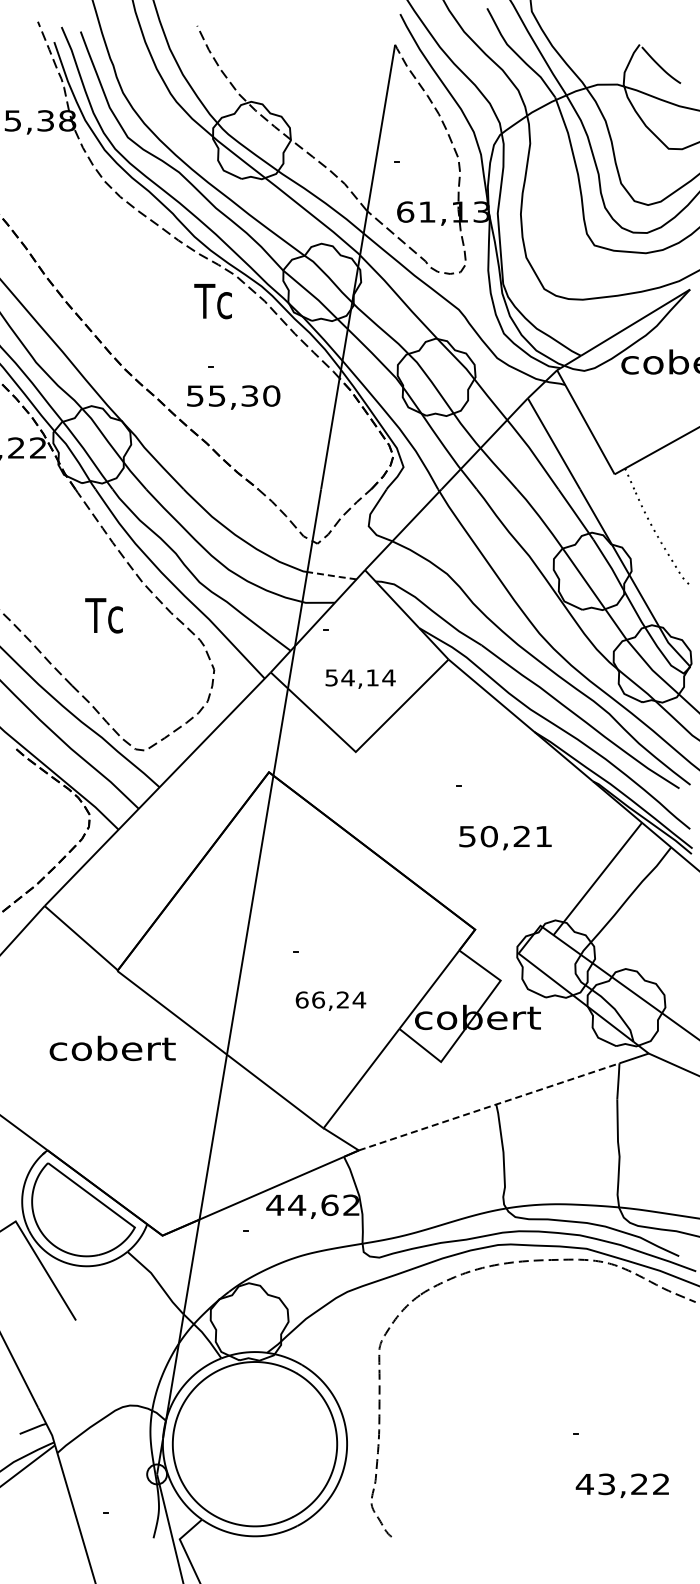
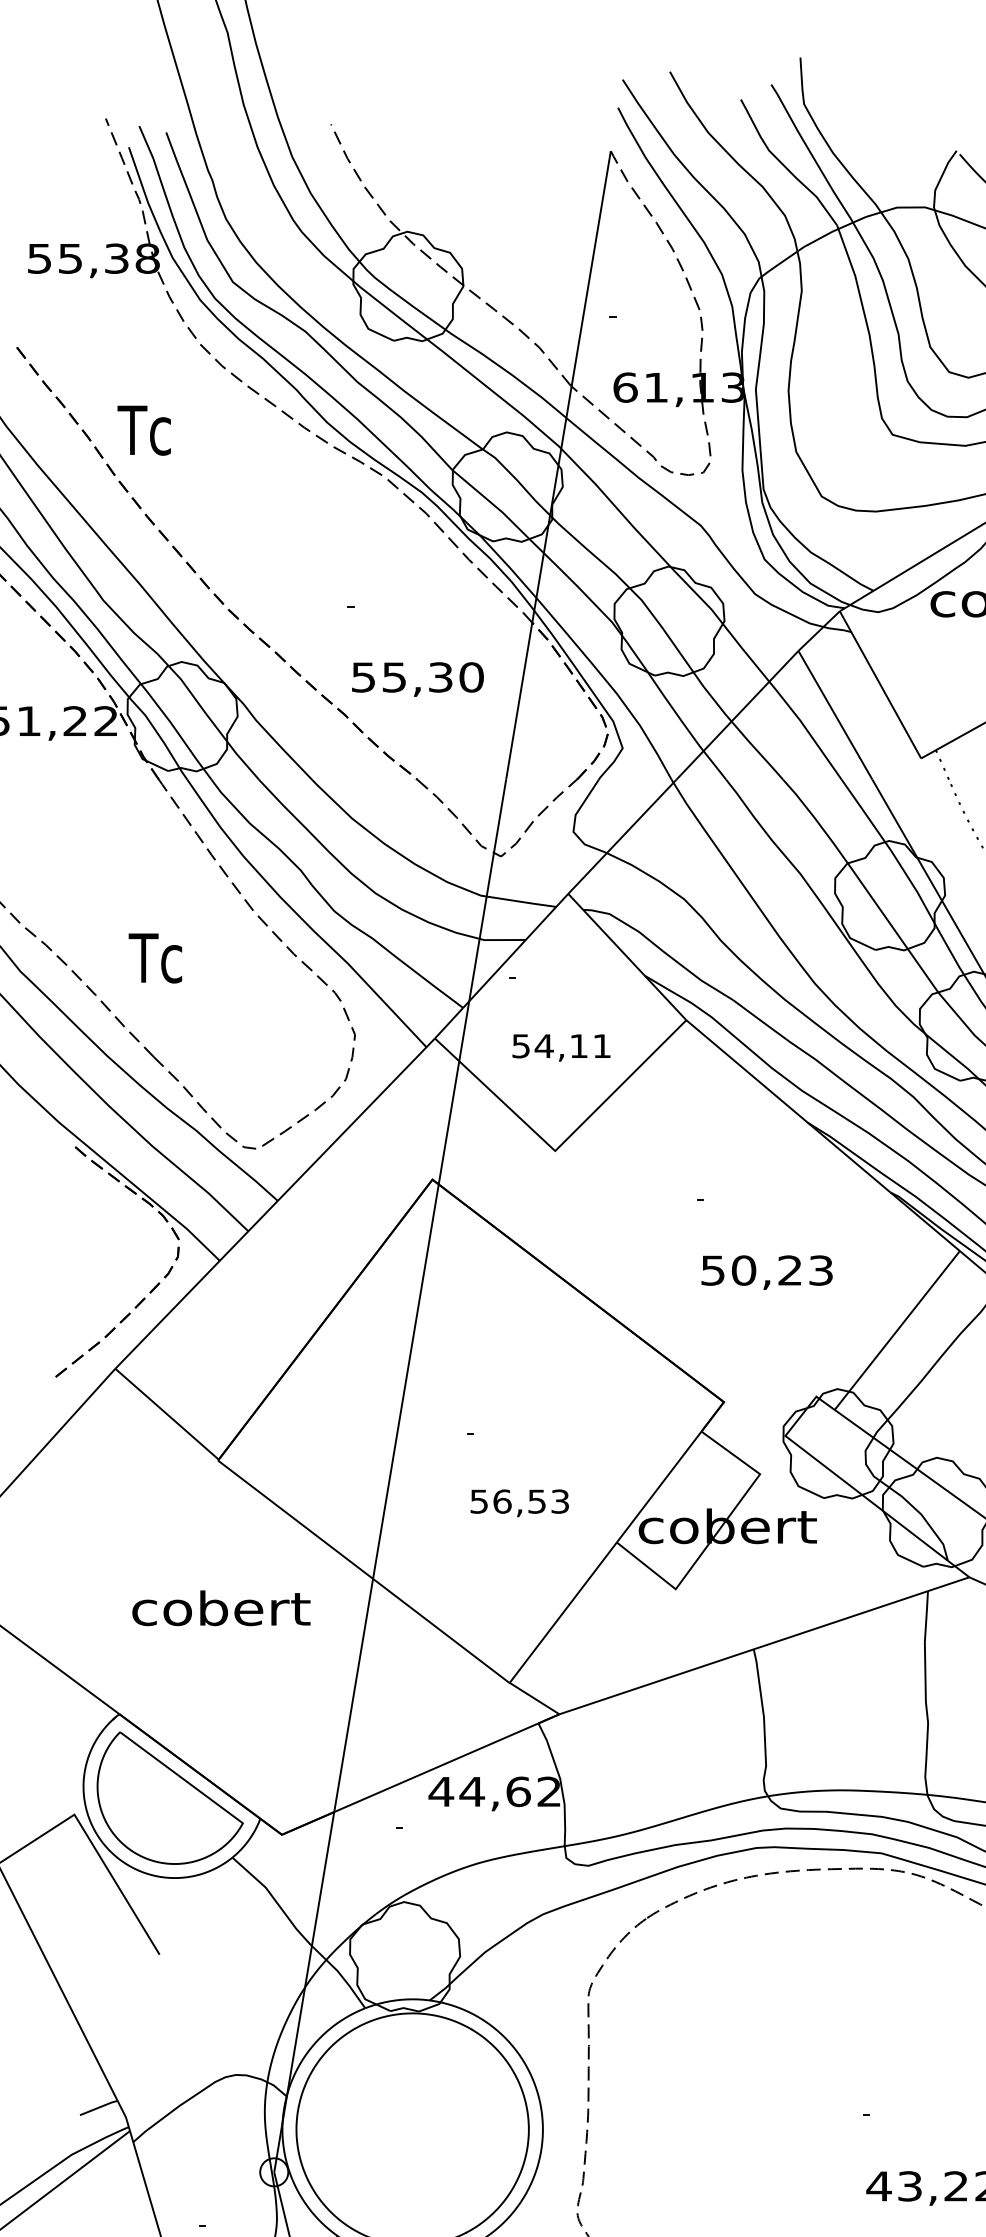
text: (212, 301) -> (143, 430), moved
text: (233, 397) -> (417, 679), moved
line: (331, 575) -> (520, 901), dashed -> solid
text: (103, 615) -> (154, 957), moved
text: (388, 677) -> (601, 1045), 54,14 -> 54,11
text: (543, 836) -> (820, 1270), 50,21 -> 50,23
text: (330, 999) -> (519, 1500), 66,24 -> 56,53
text: (112, 1048) -> (221, 1608), moved
line: (489, 1106) -> (744, 1652), dashed -> solid

